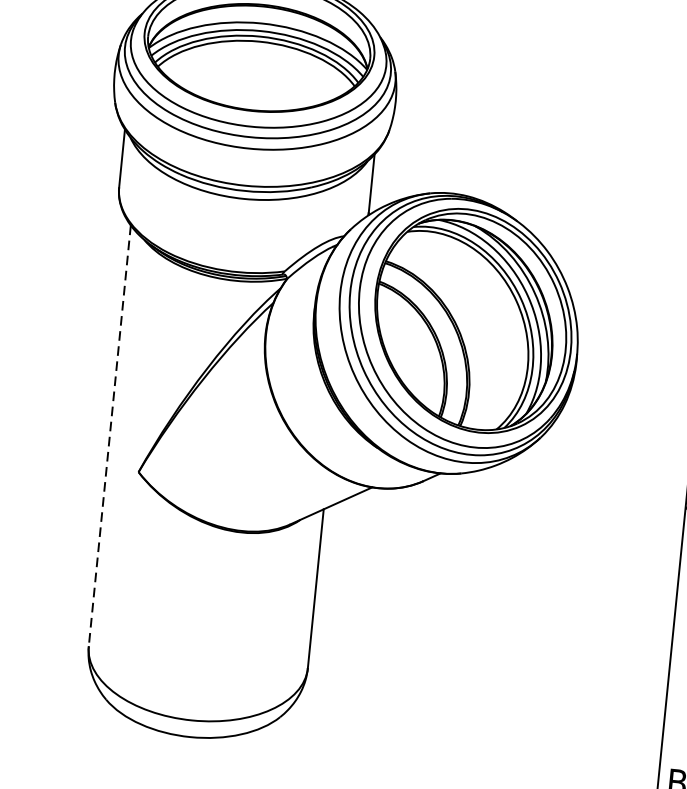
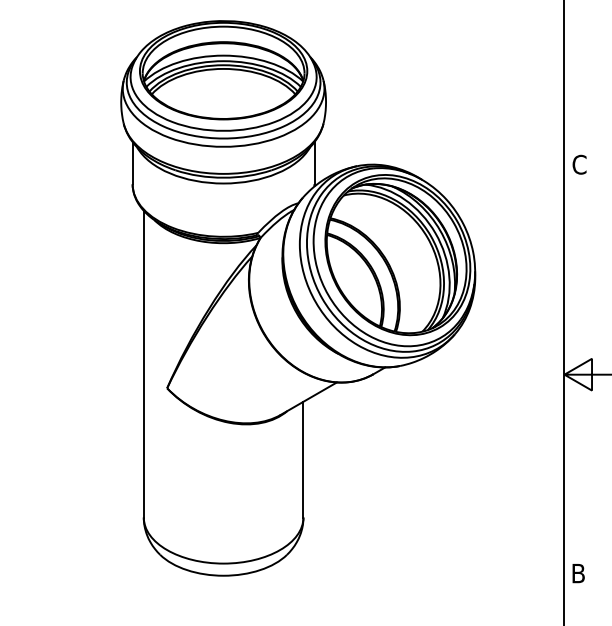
line: (109, 436) -> (143, 364), dashed -> solid

